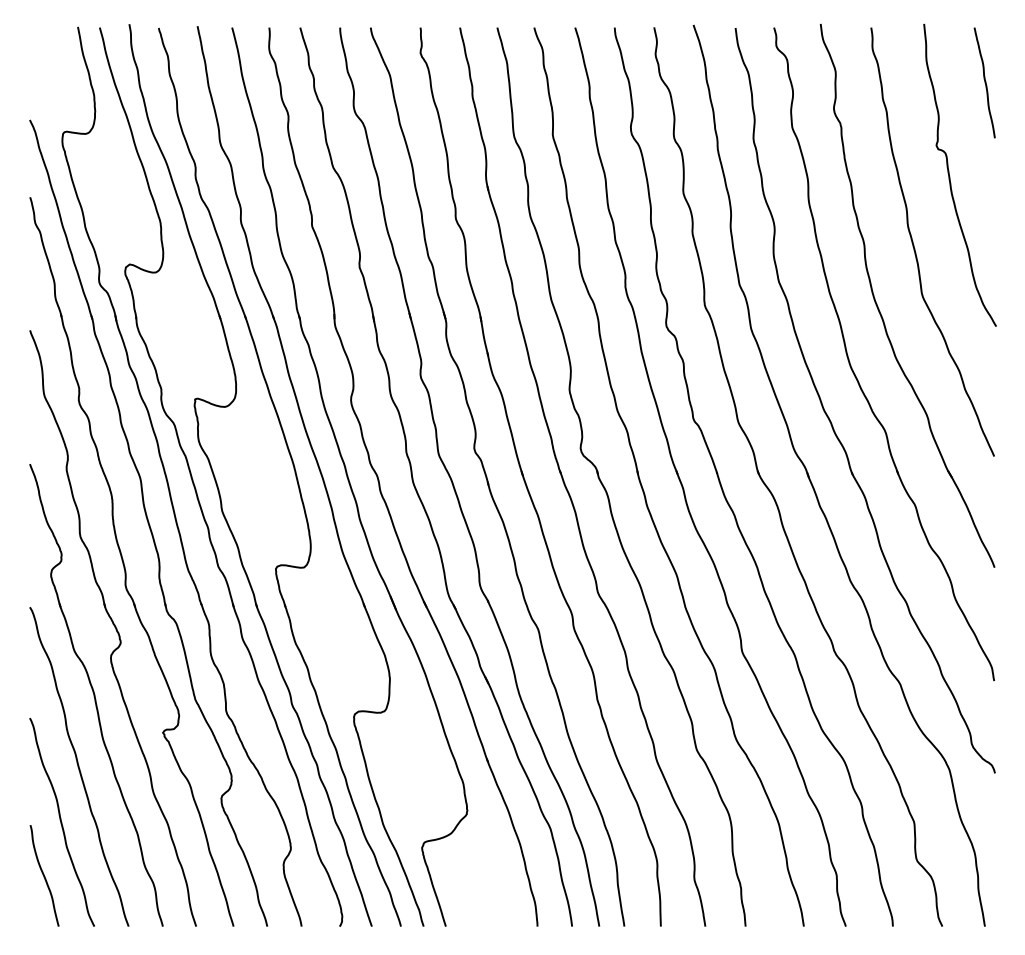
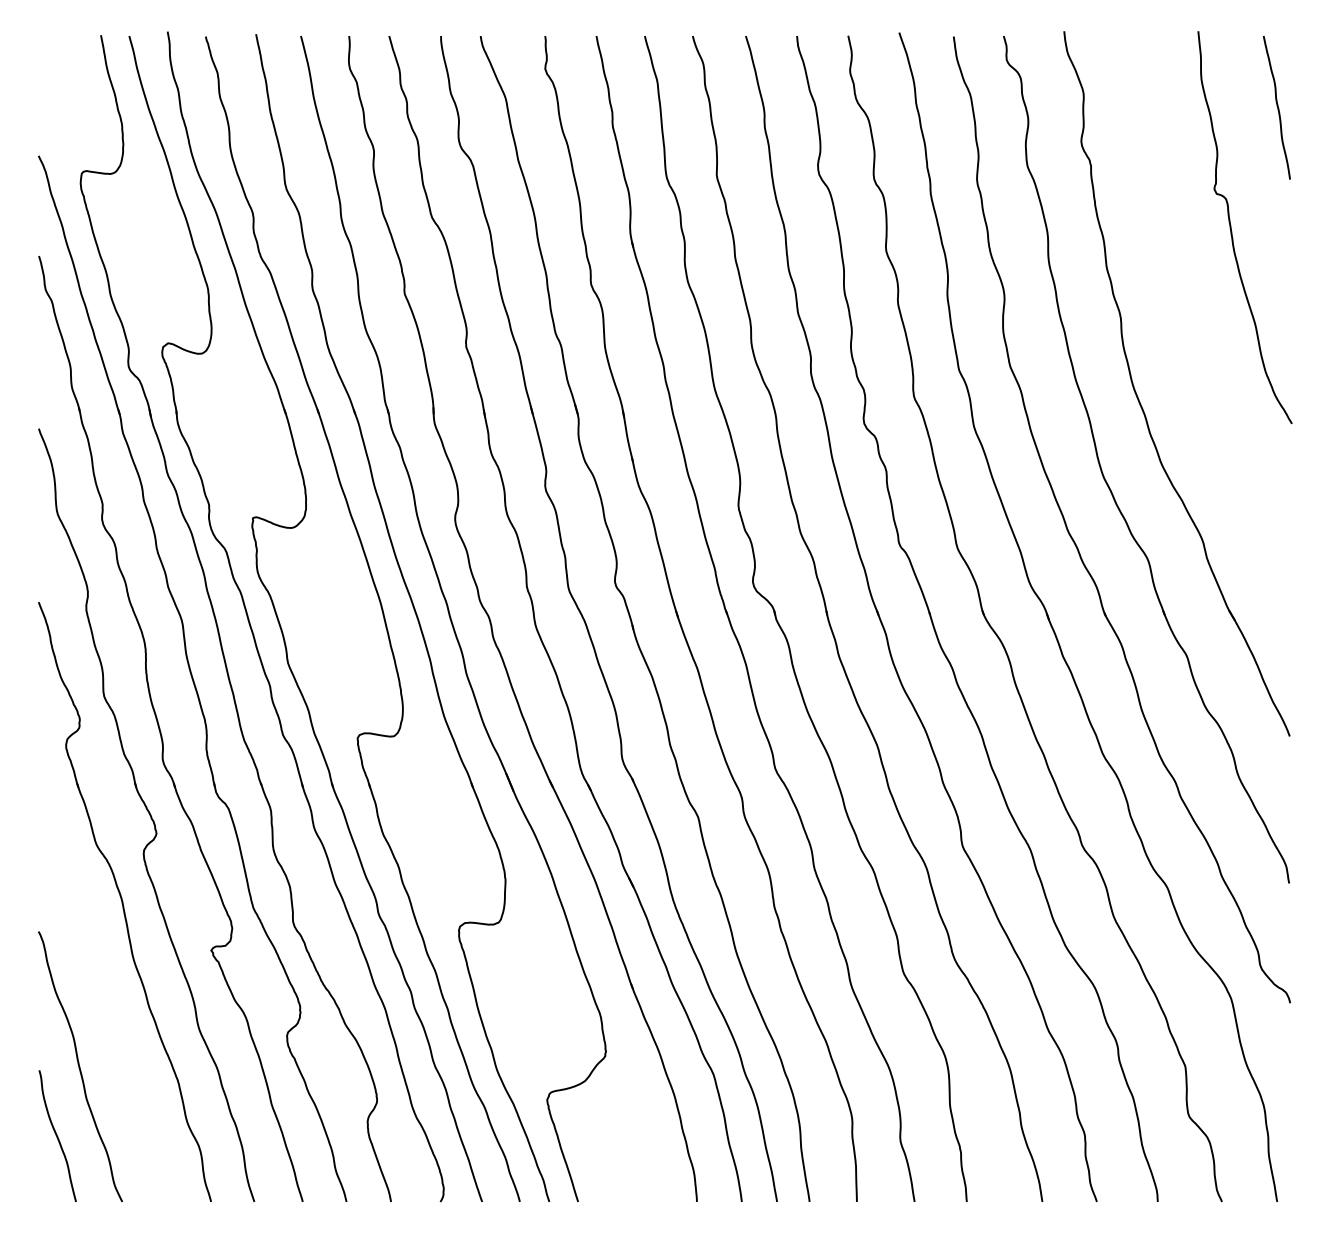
curve: (915, 247) -> (1186, 321), removed
curve: (79, 766) -> (102, 994), removed

